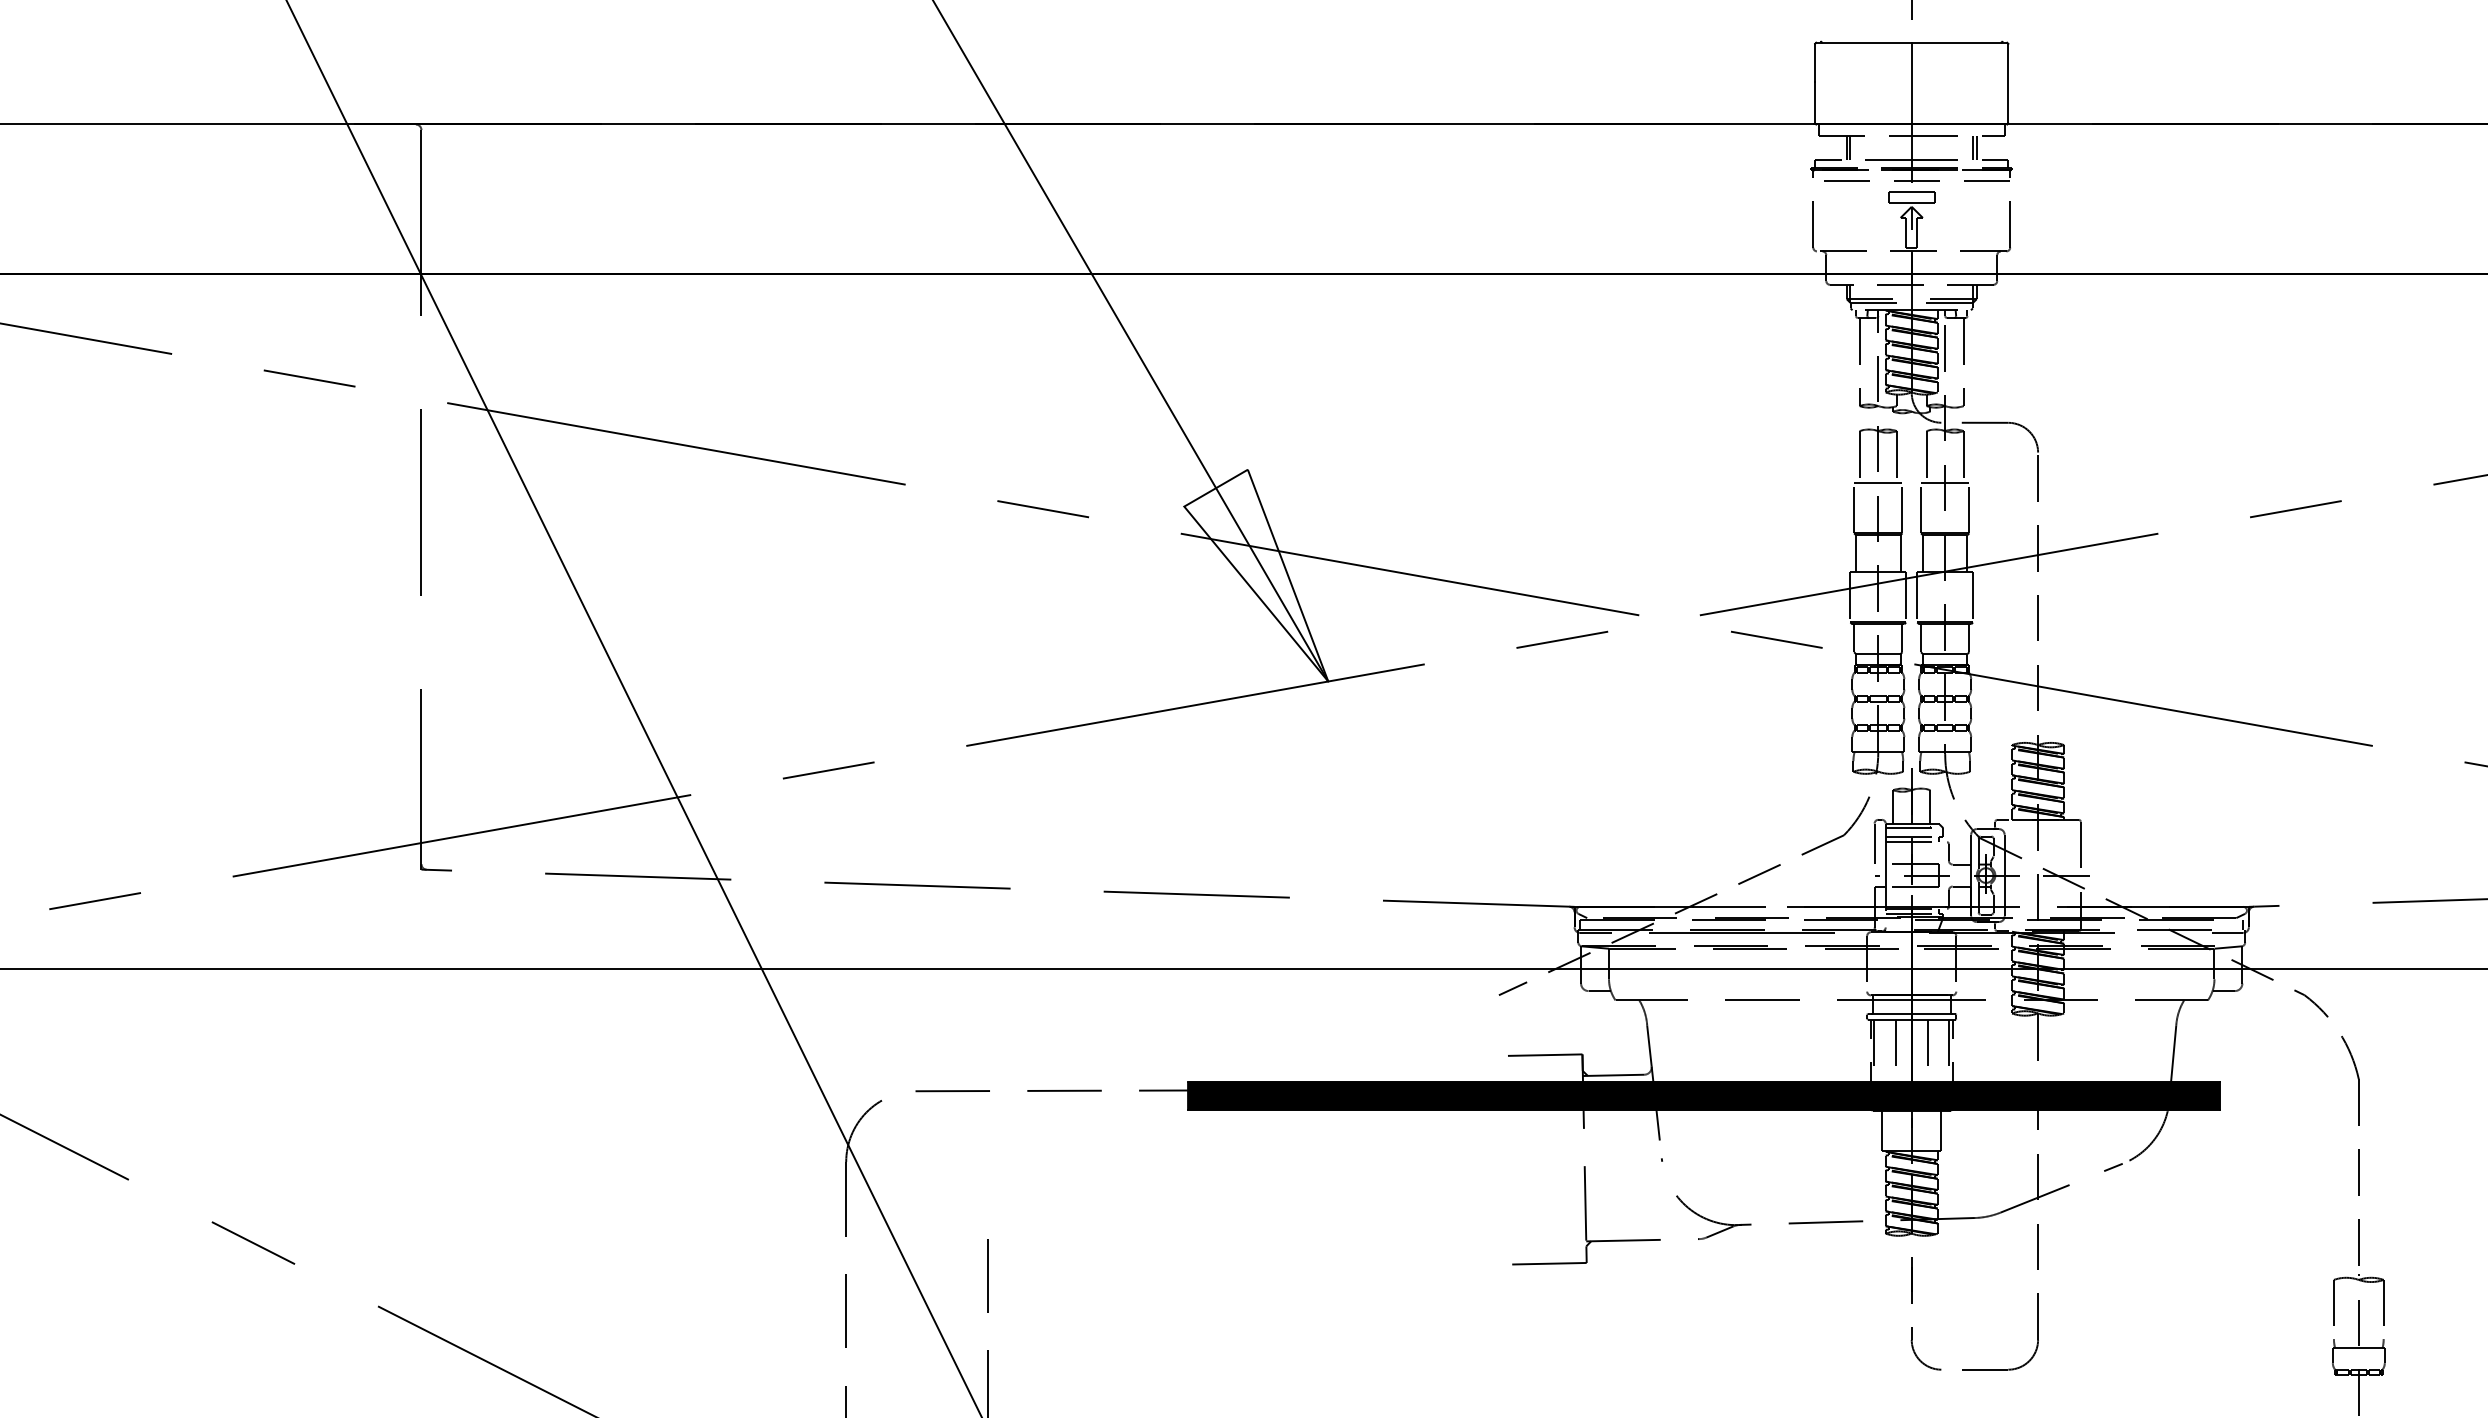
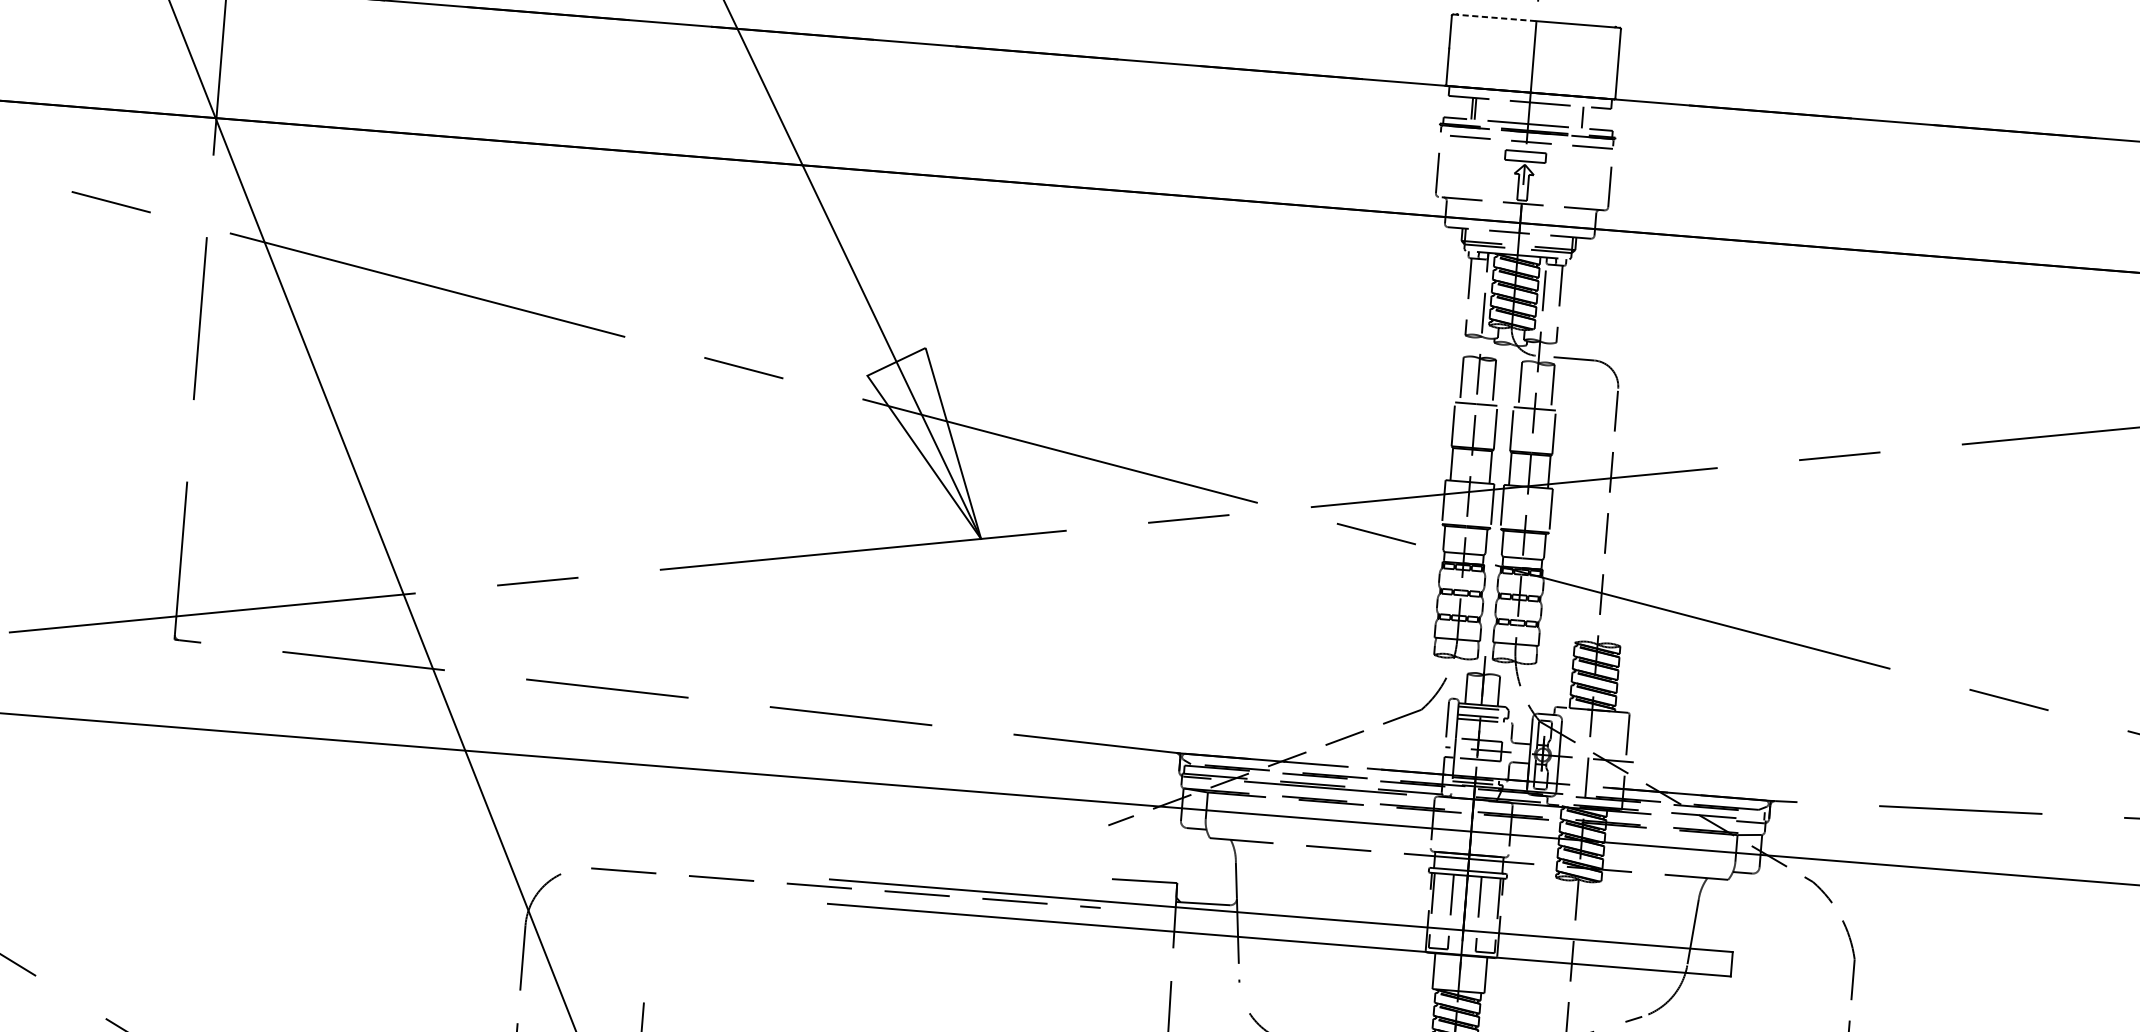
line: (1863, 42) -> (1494, 17), solid -> dashed
line: (1976, 147) -> (1585, 117), removed
hatch: (1703, 1095) -> (1280, 927), removed

